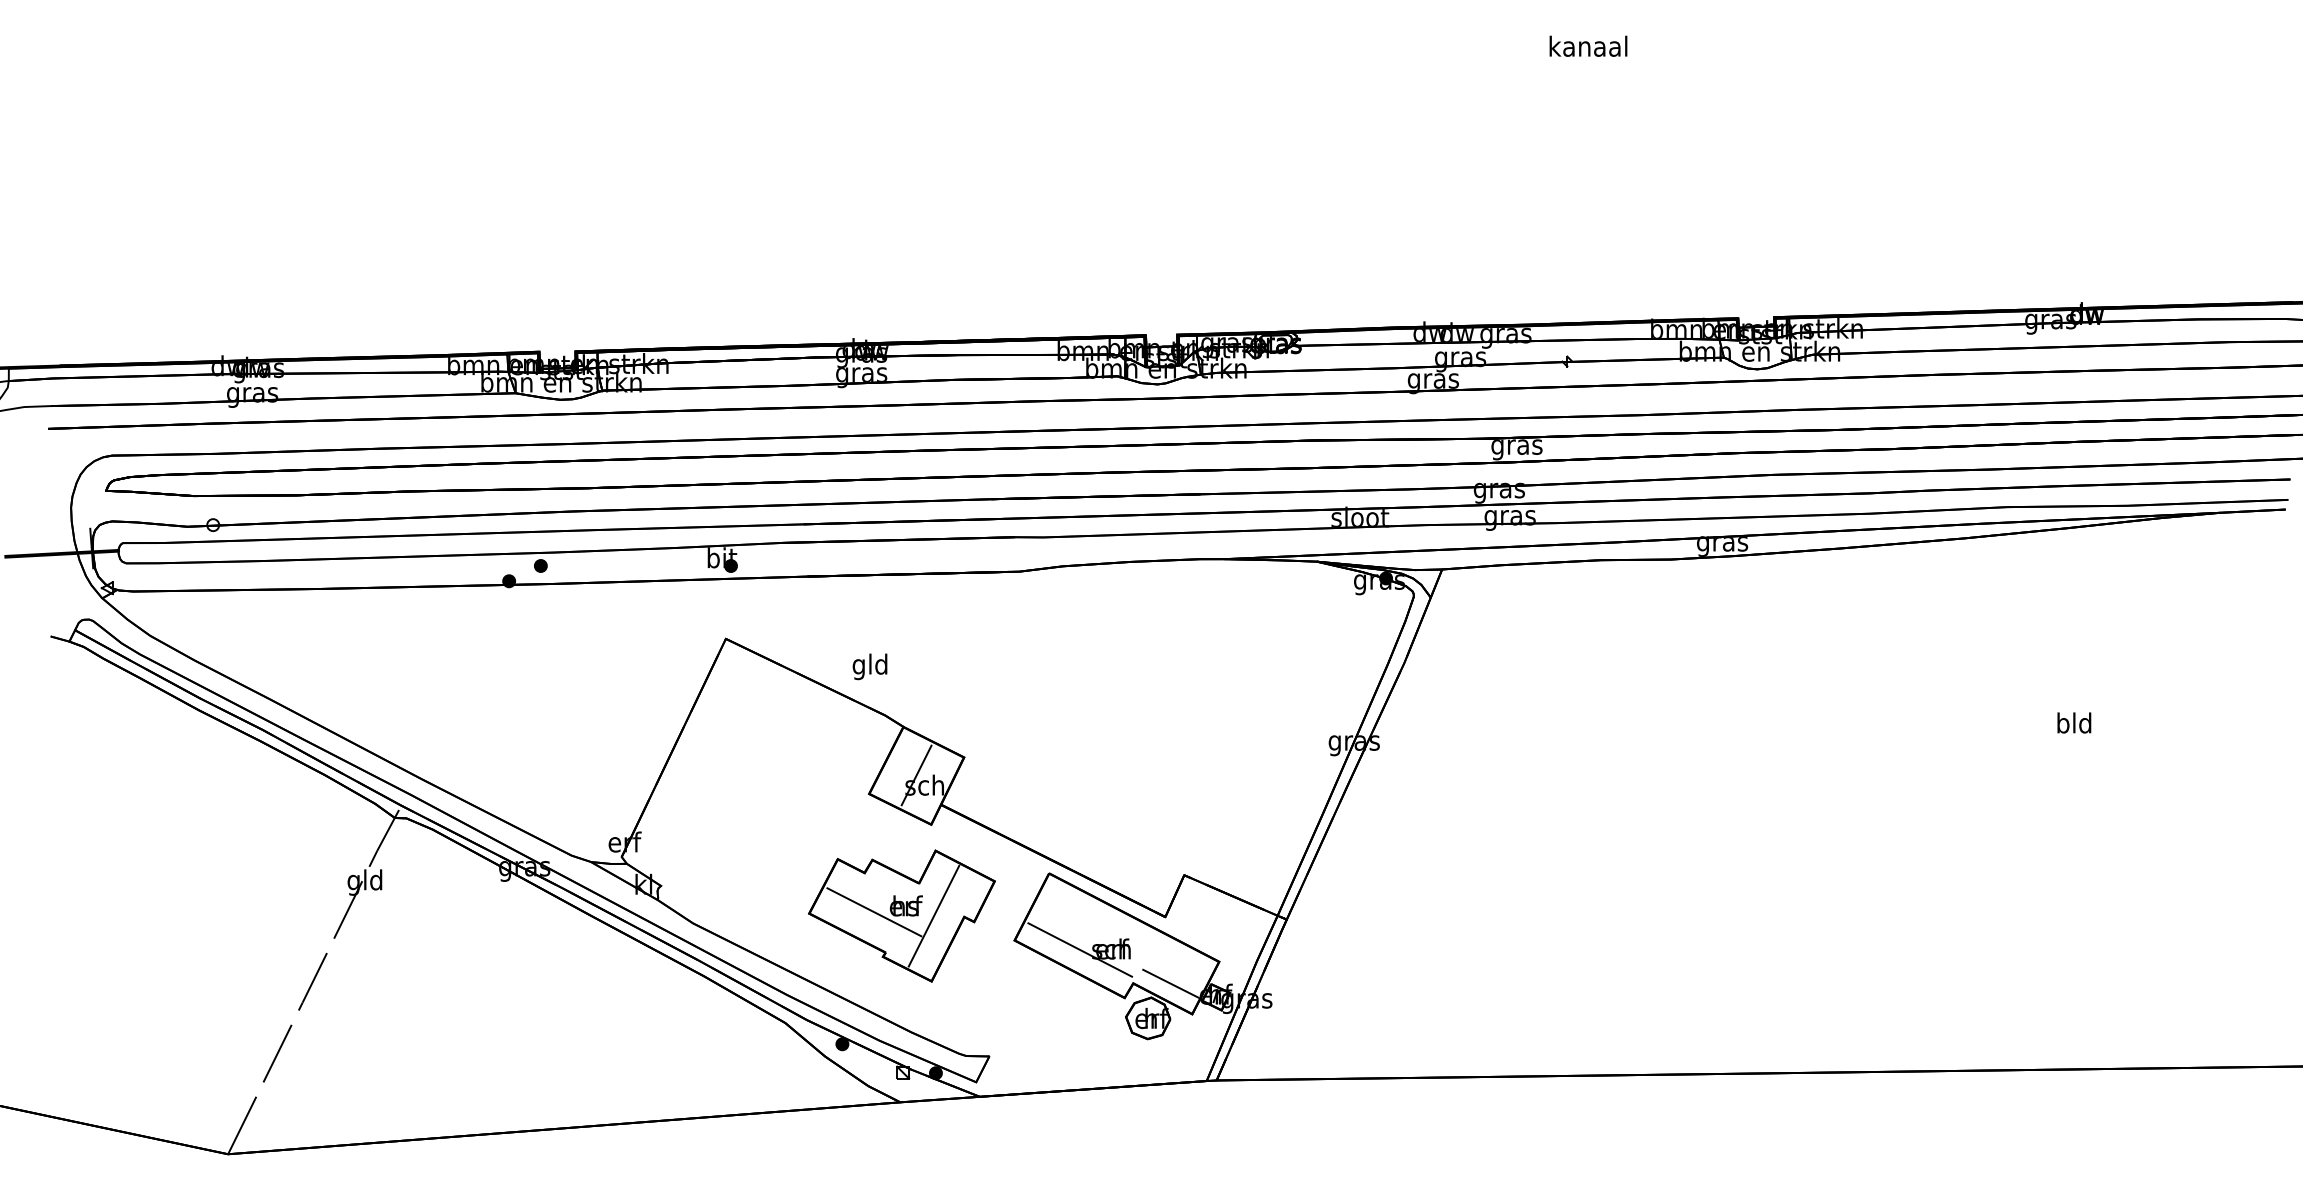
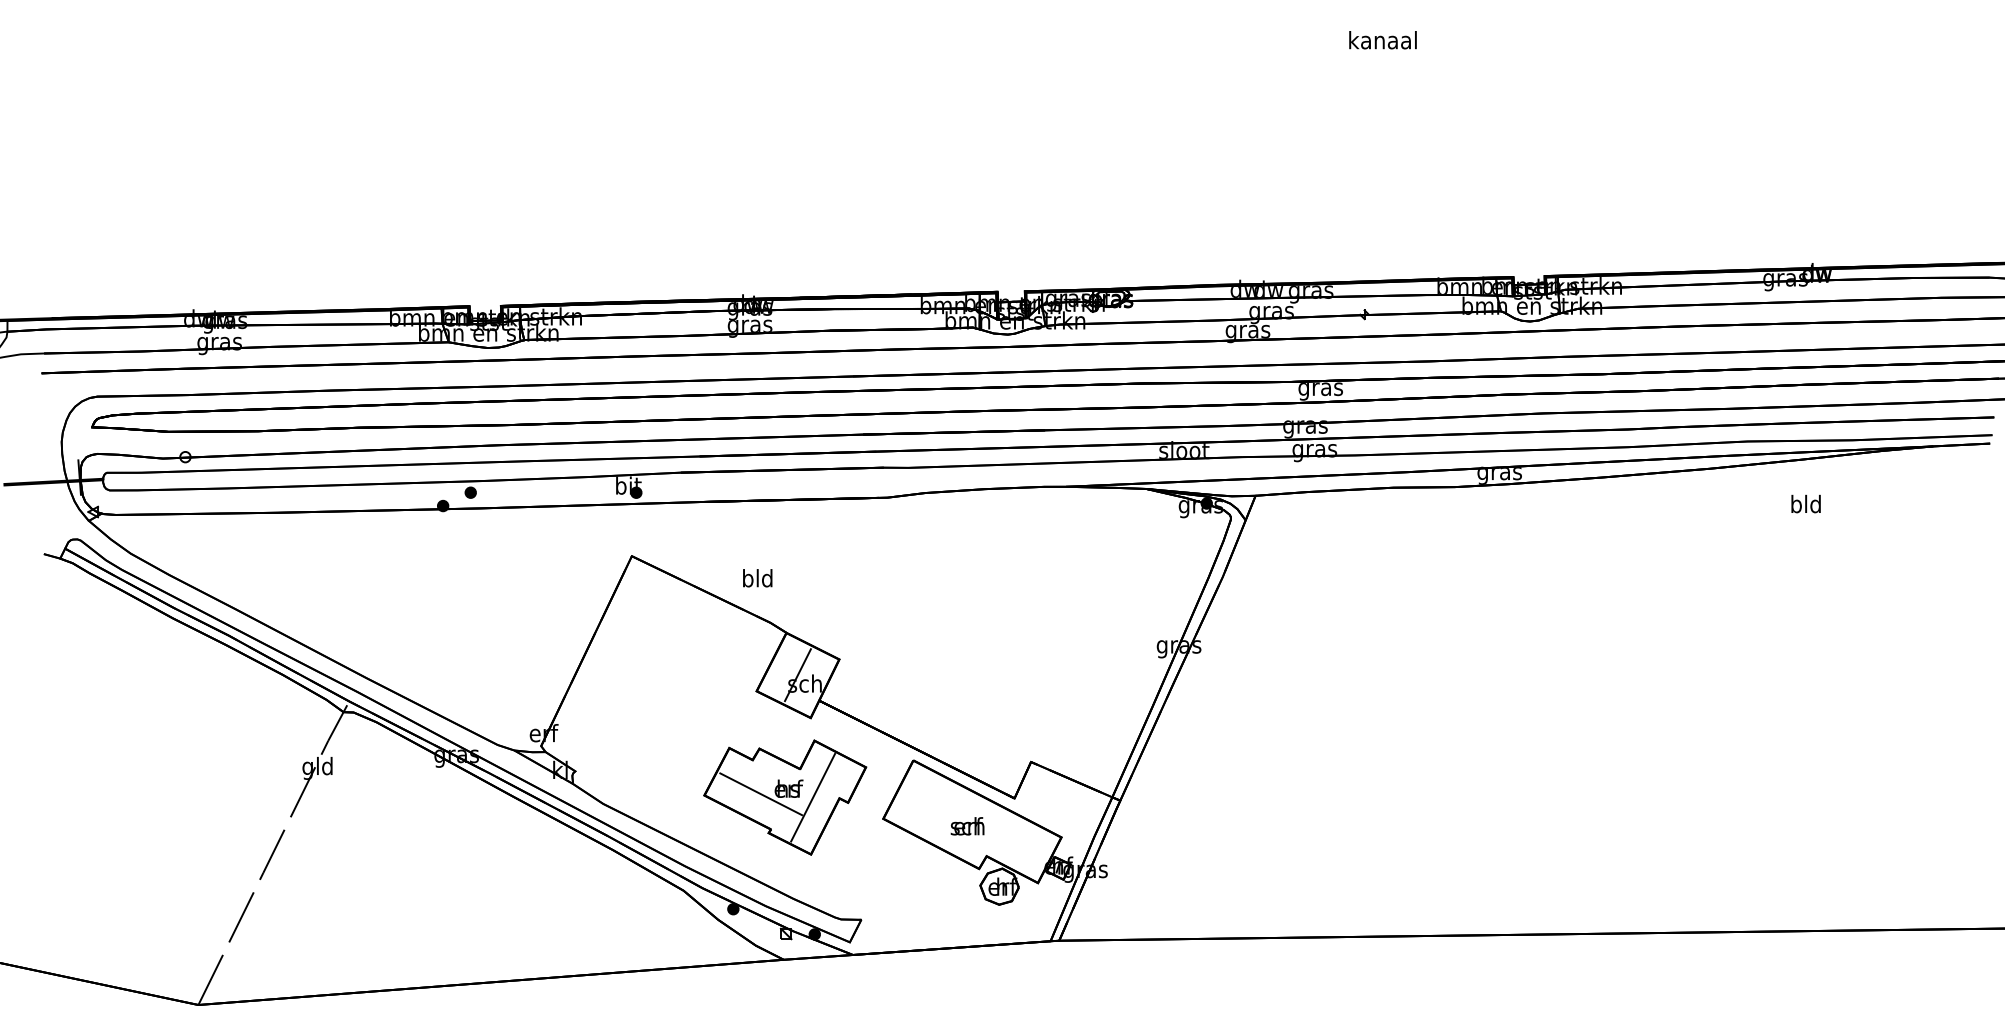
text: (858, 666) -> (747, 580), gld -> bld
text: (2074, 722) -> (1806, 503), moved
line: (1080, 949) -> (940, 826), removed
line: (1170, 983) -> (1019, 856), removed

